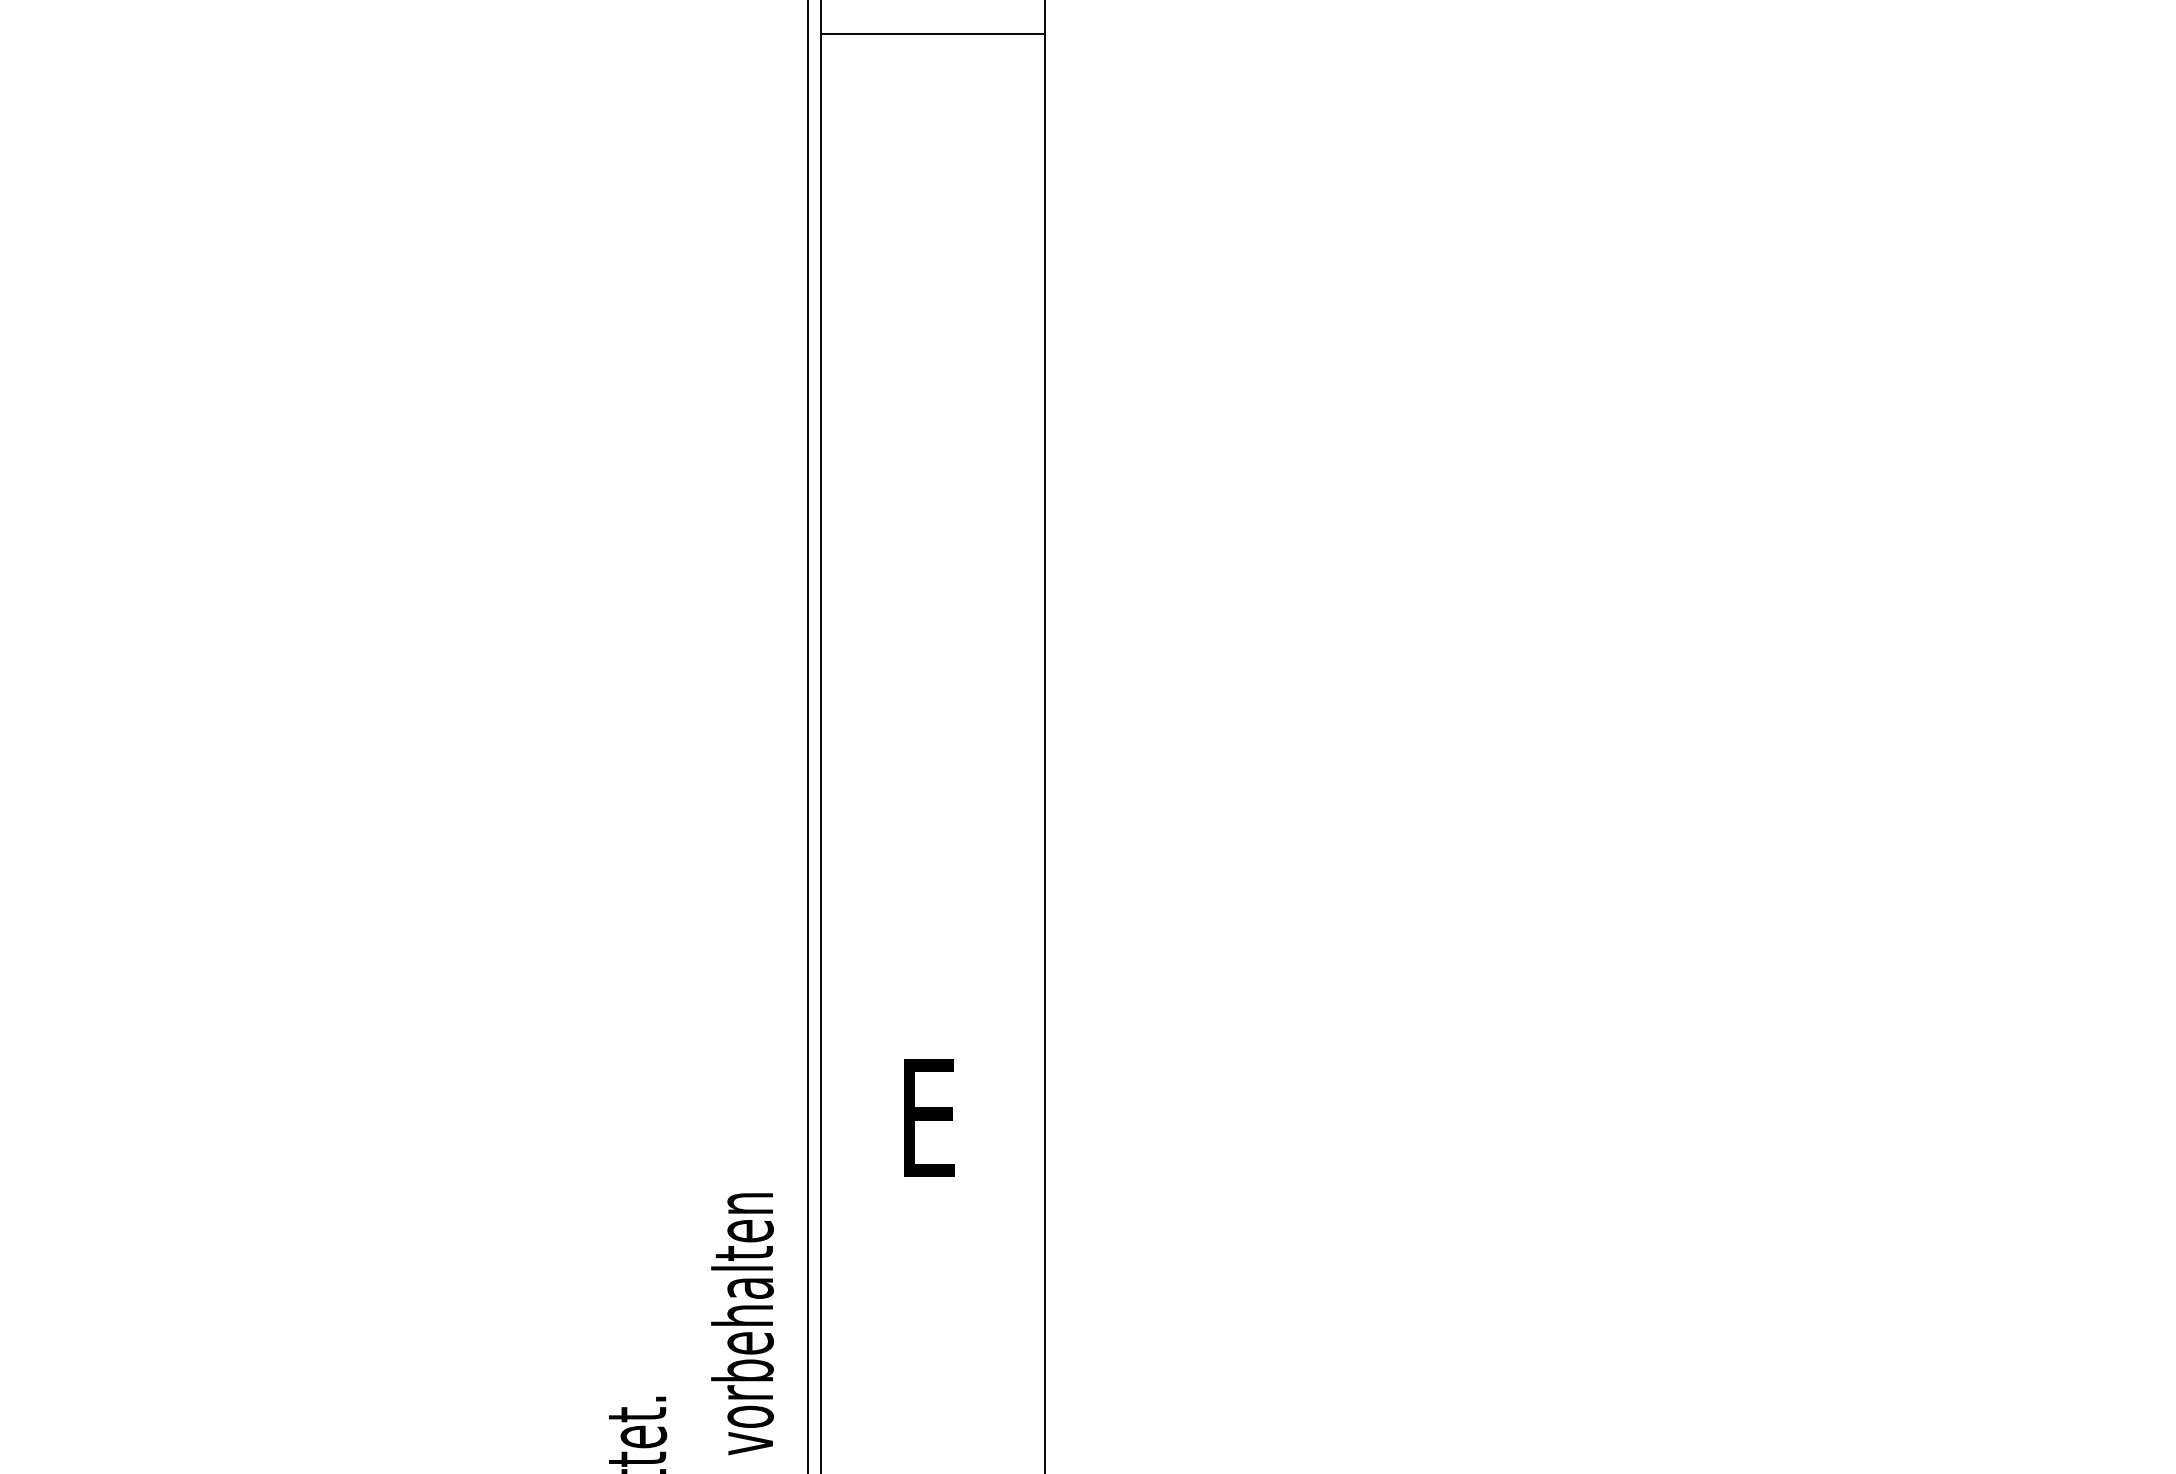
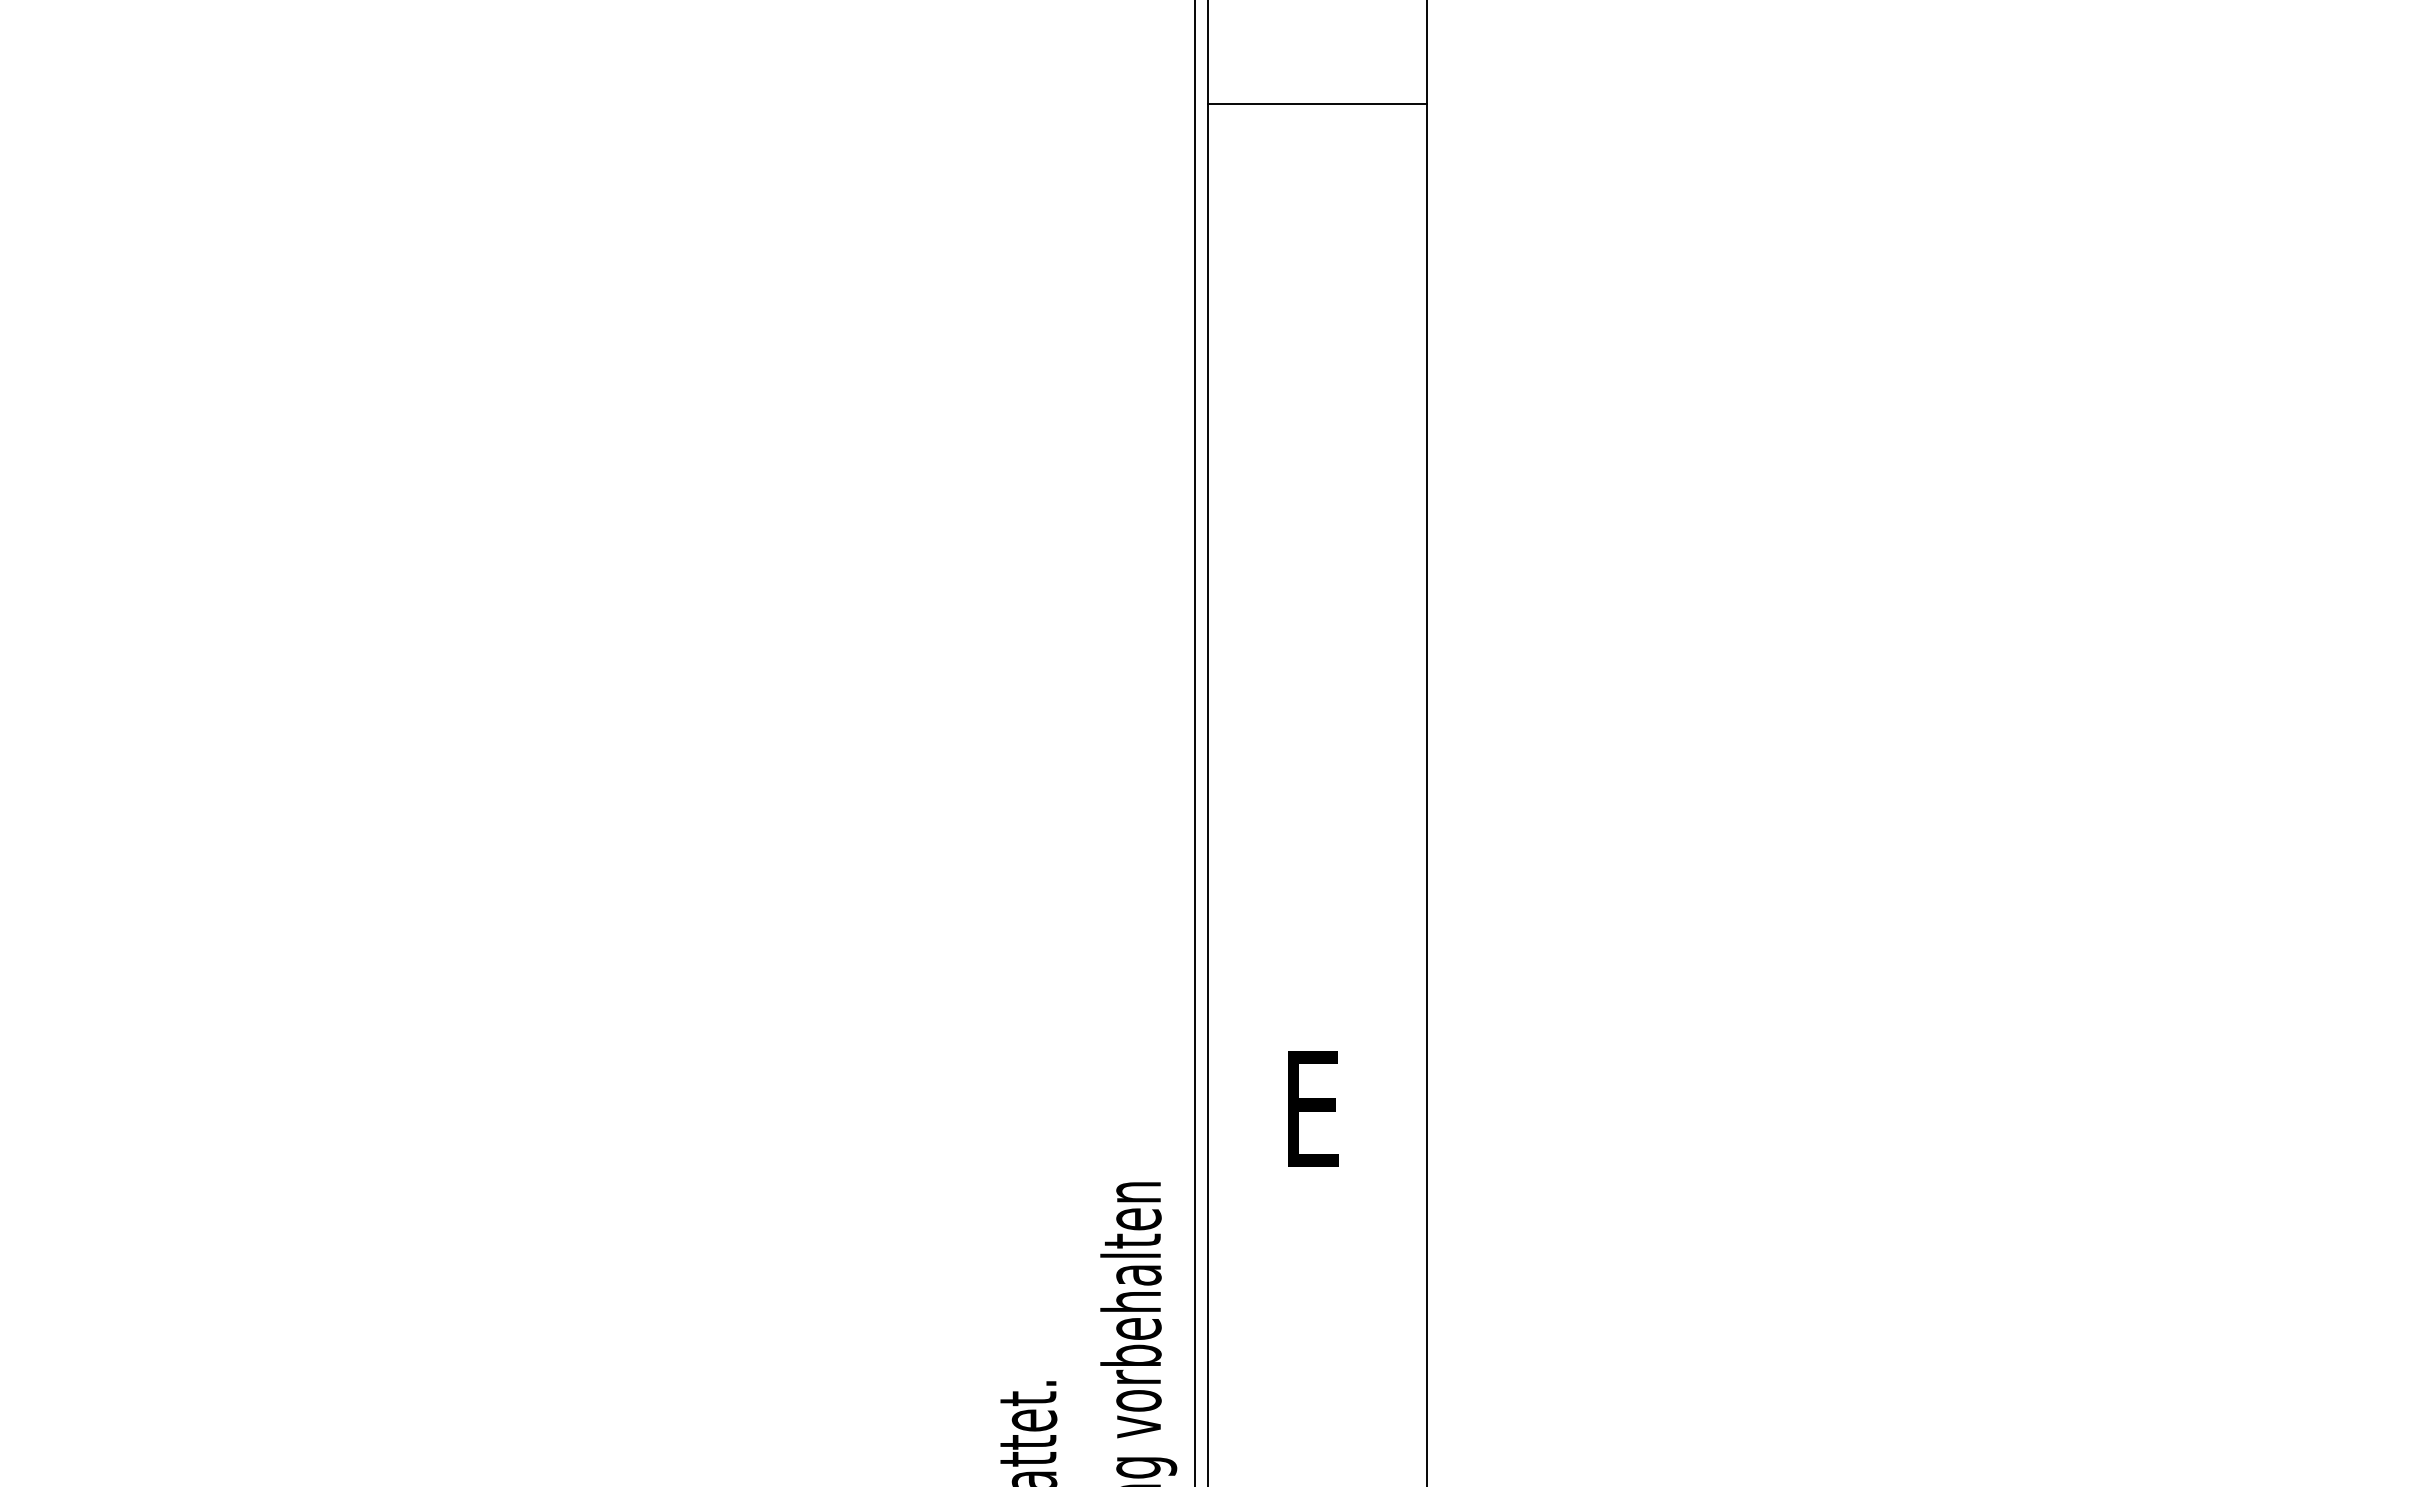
line: (933, 34) -> (1317, 104), moved

